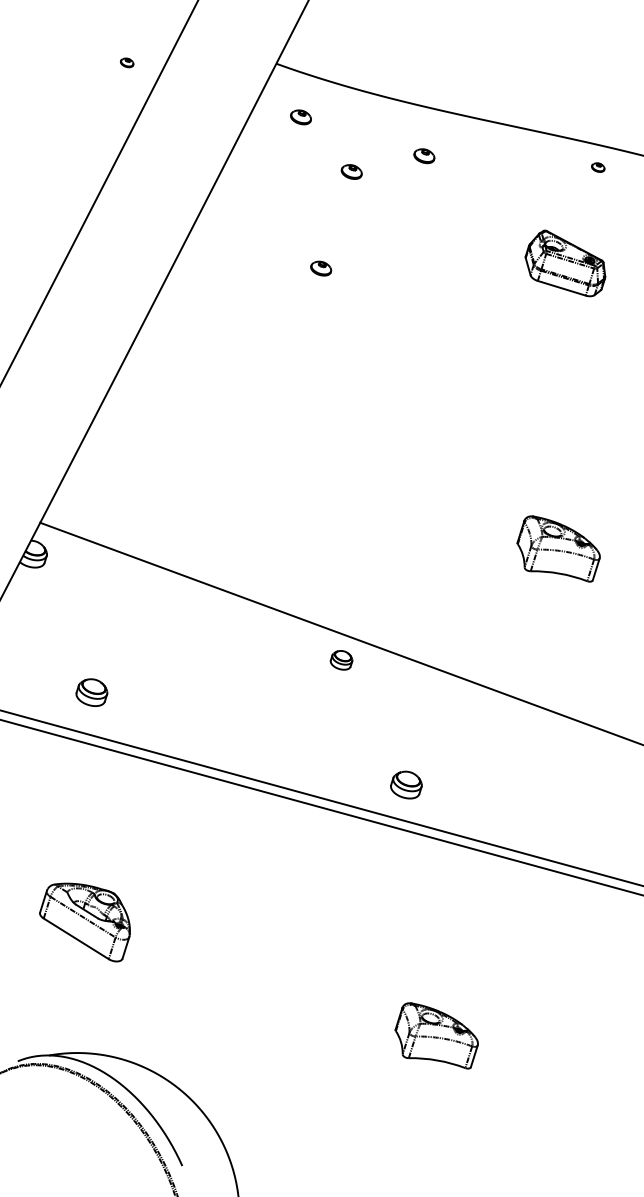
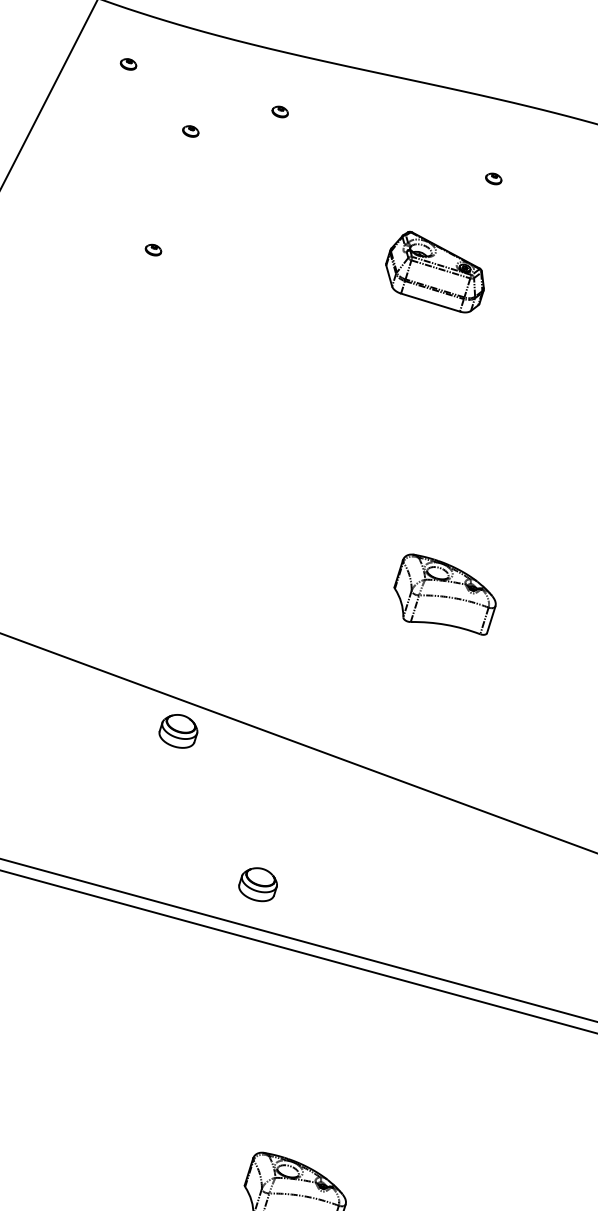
part: (300, 117) -> (127, 64), size x0.62
part: (424, 155) -> (280, 111), size x0.62
part: (598, 167) -> (494, 178), moved
part: (351, 171) -> (190, 130), size x0.62
part: (565, 263) -> (435, 272), moved
part: (321, 268) -> (153, 250), size x0.62
part: (341, 660) -> (178, 731), size x1.43

